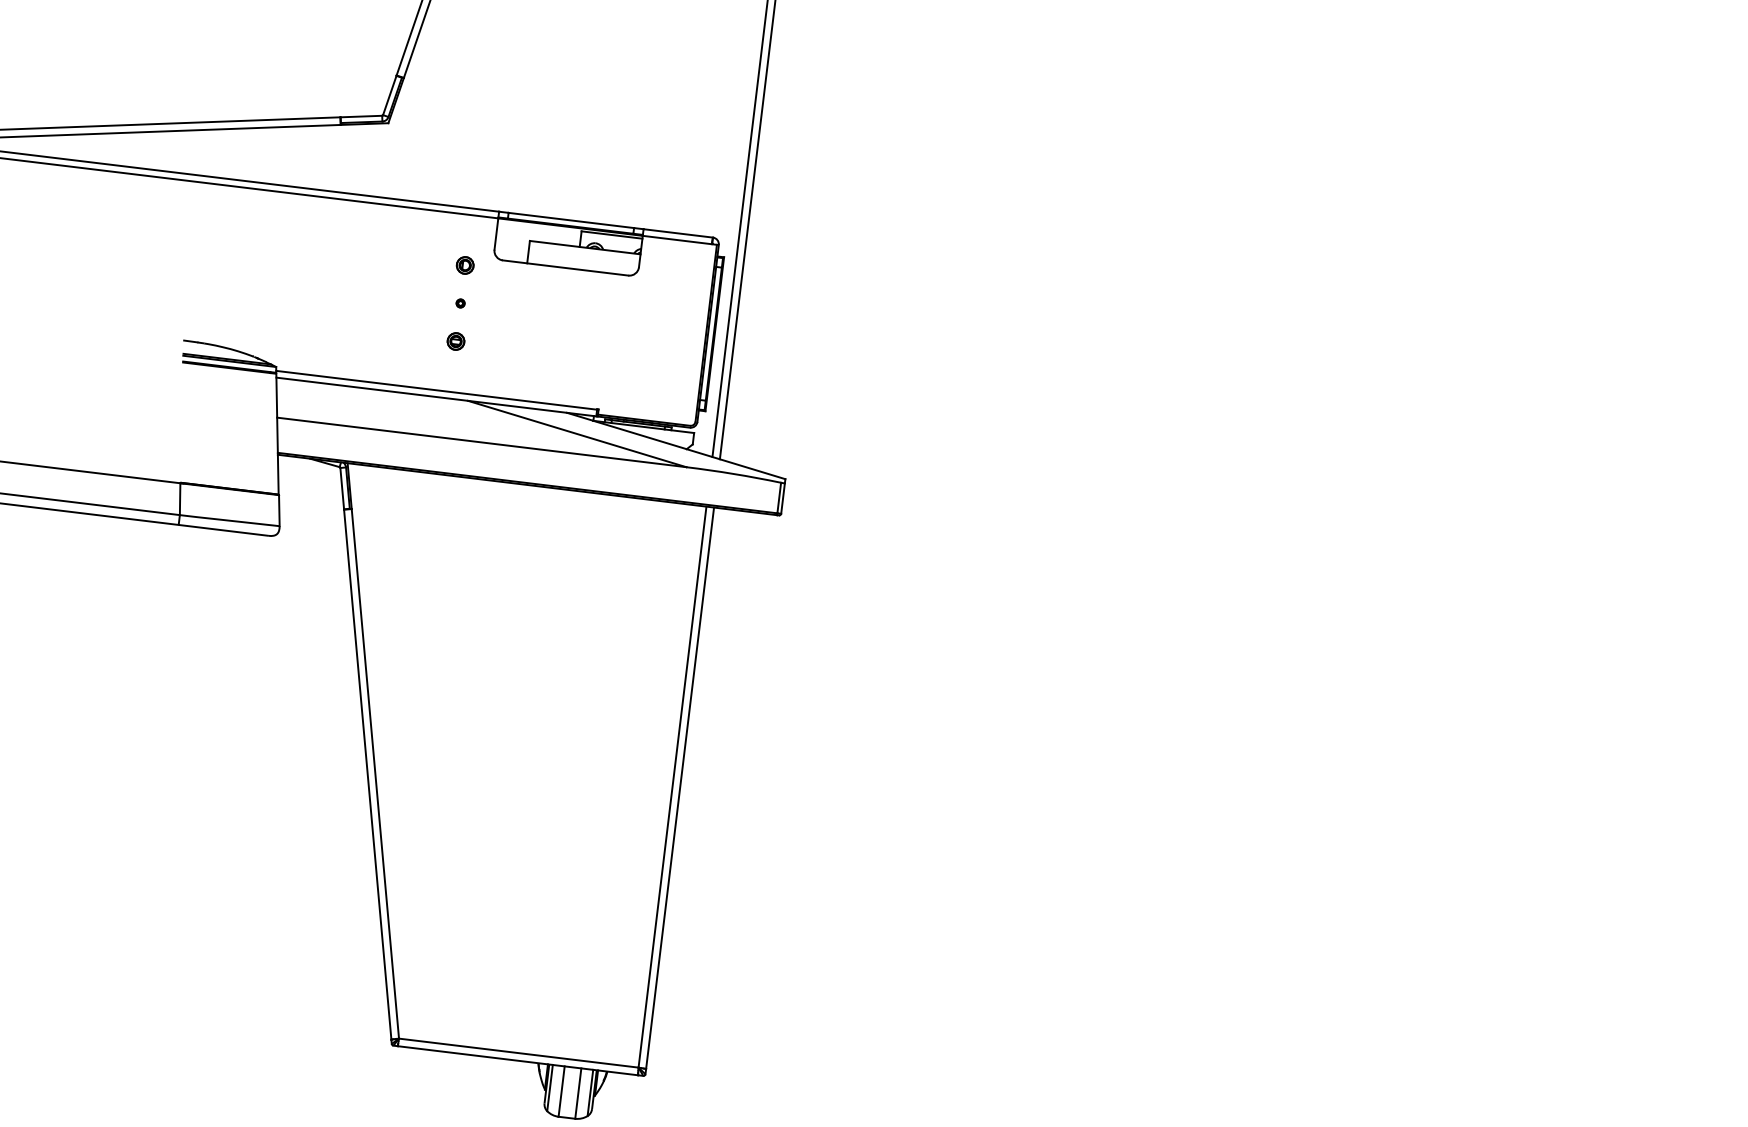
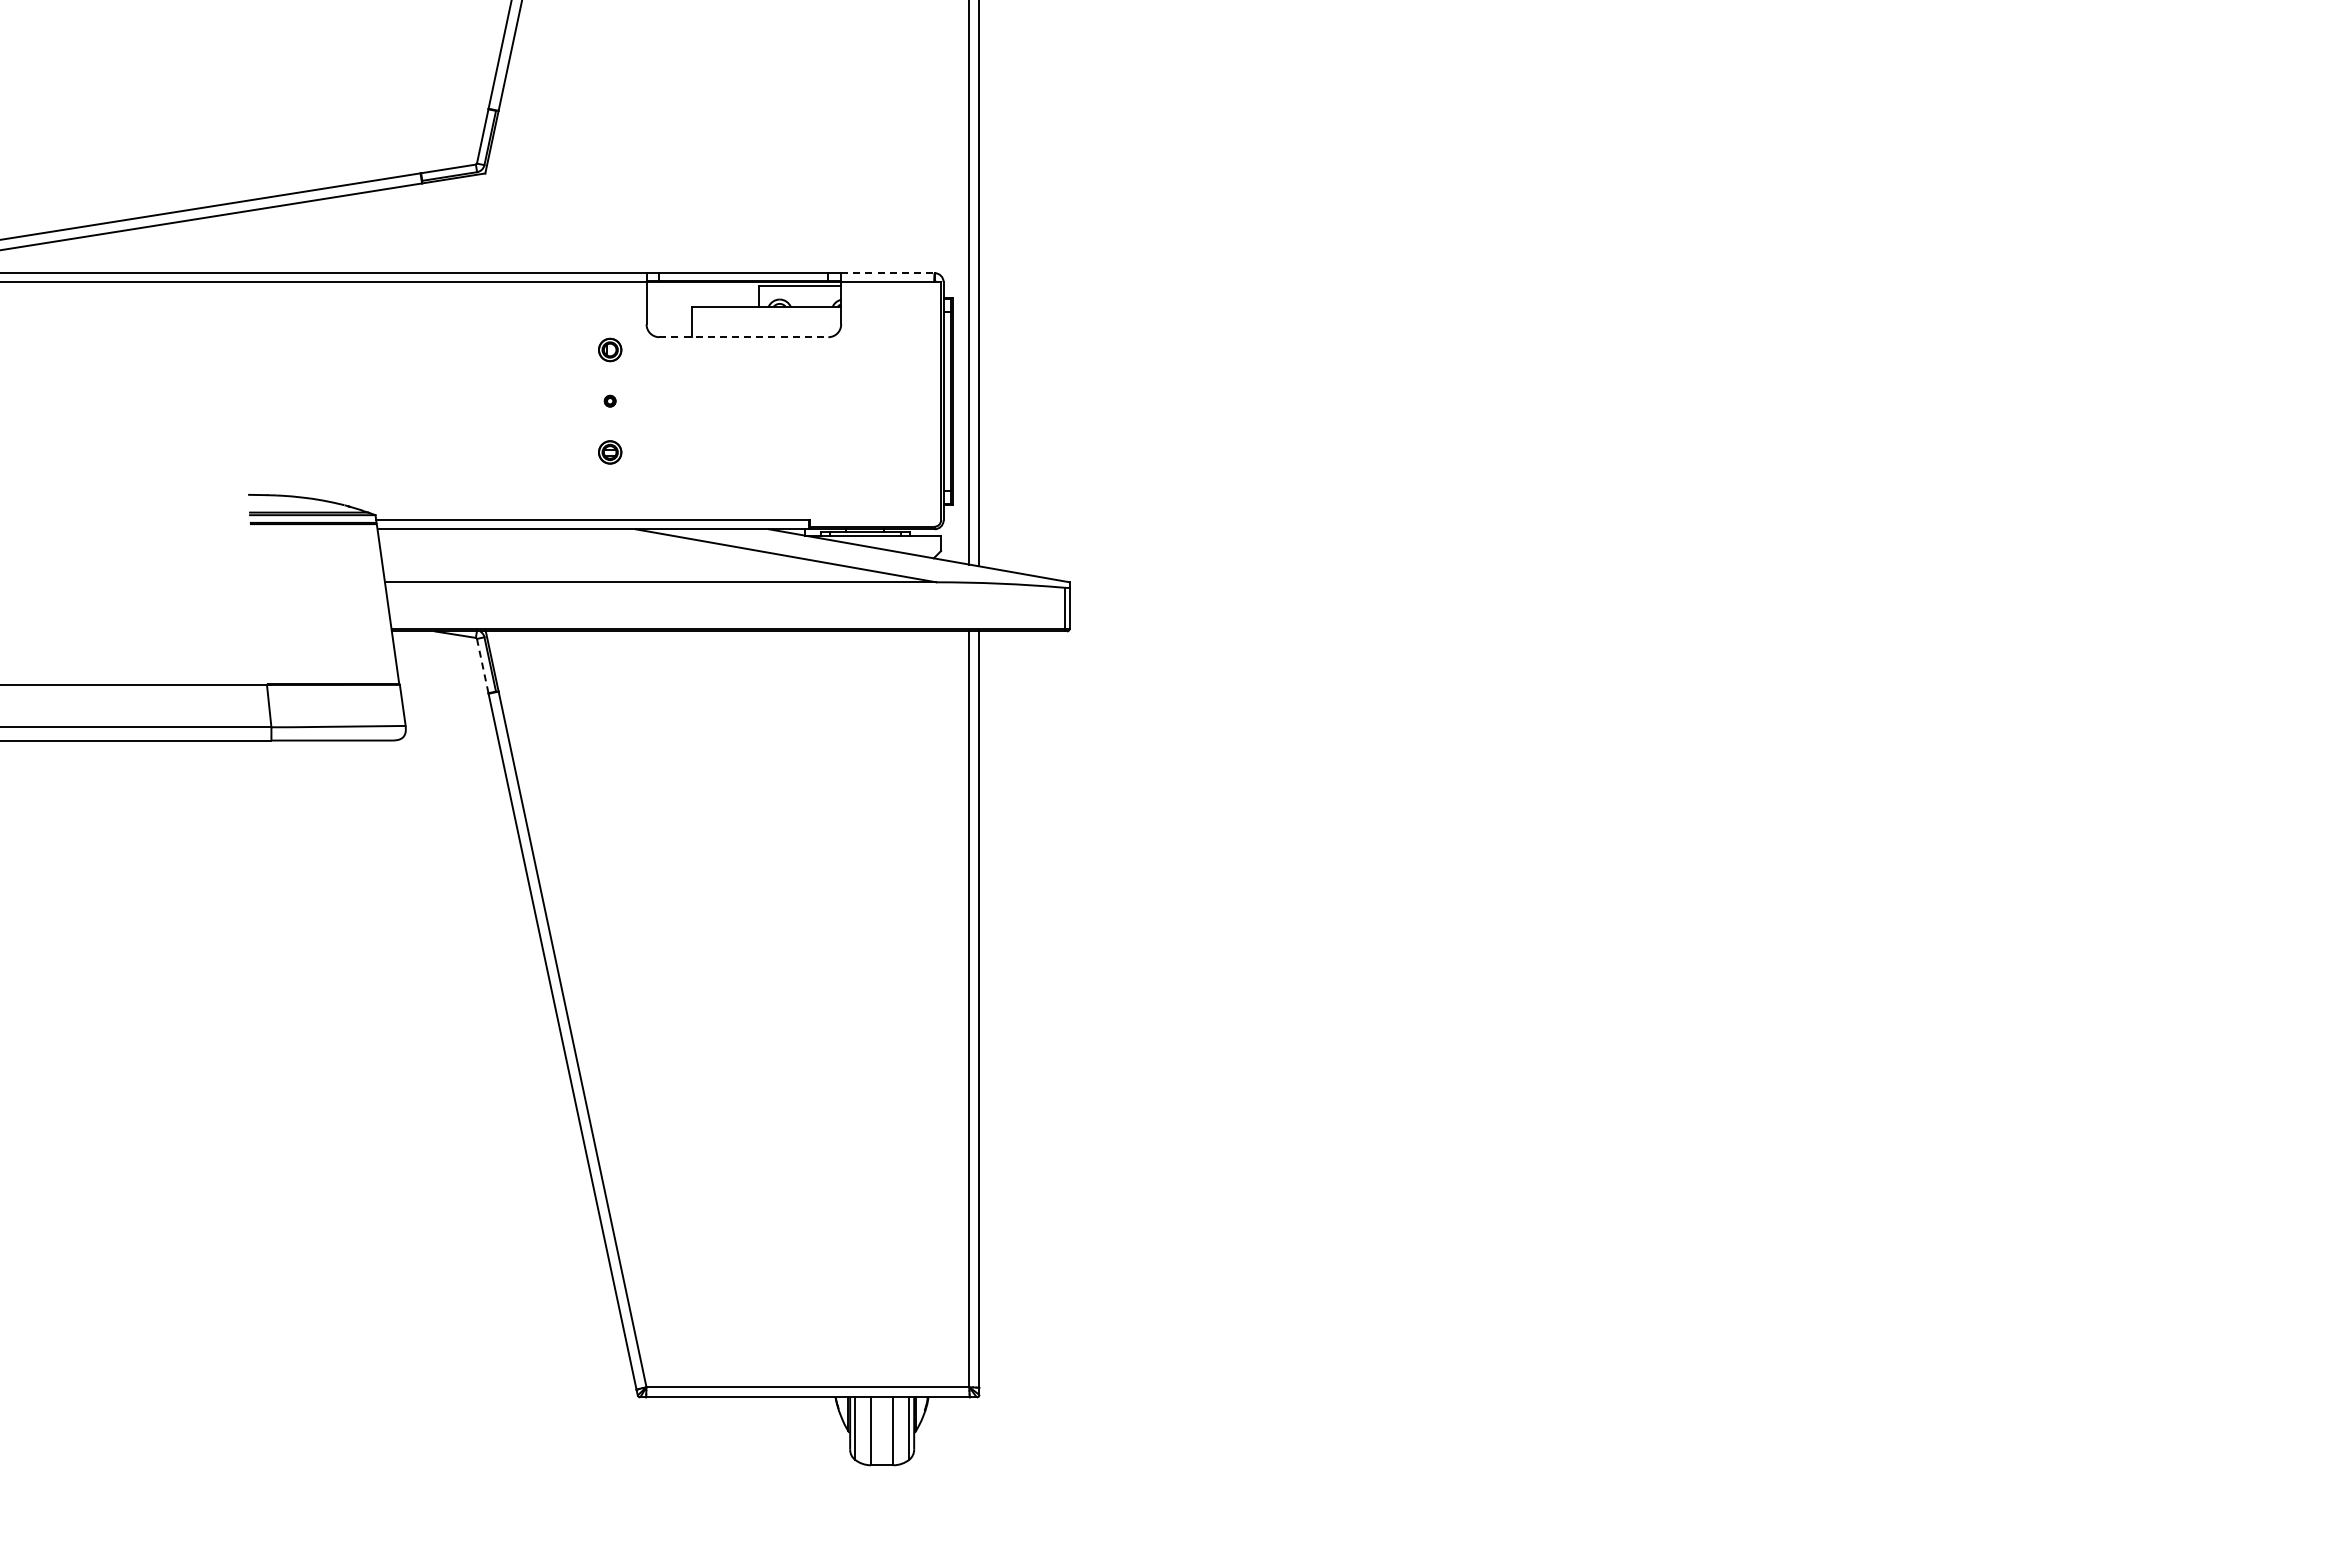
line: (677, 233) -> (887, 273), solid -> dashed
line: (565, 268) -> (743, 337), solid -> dashed
line: (342, 488) -> (482, 666), solid -> dashed

